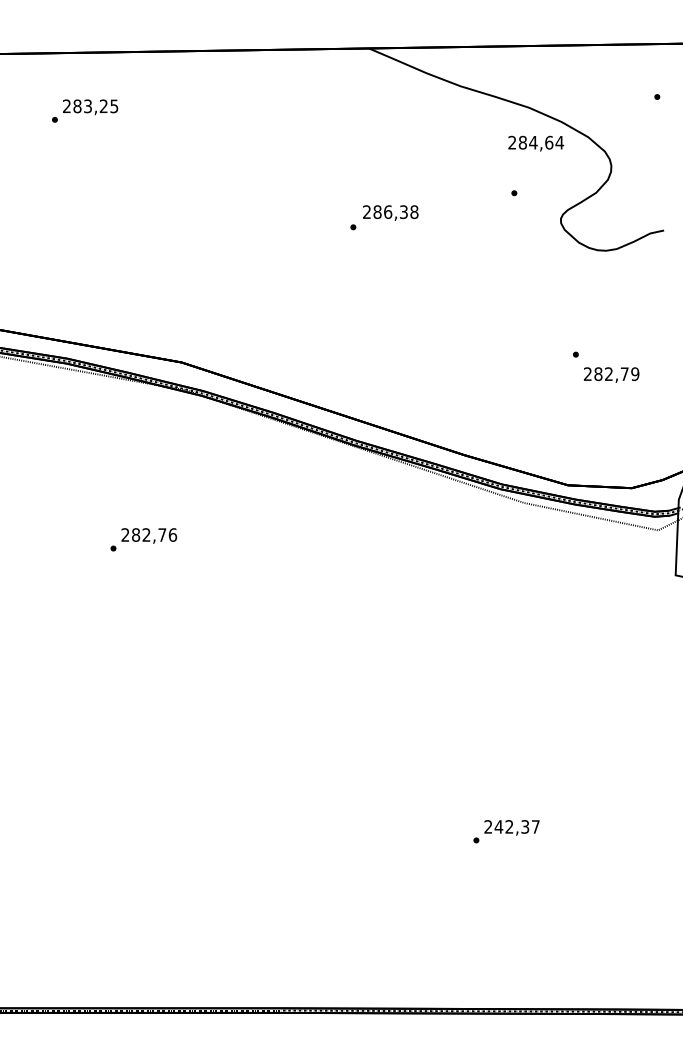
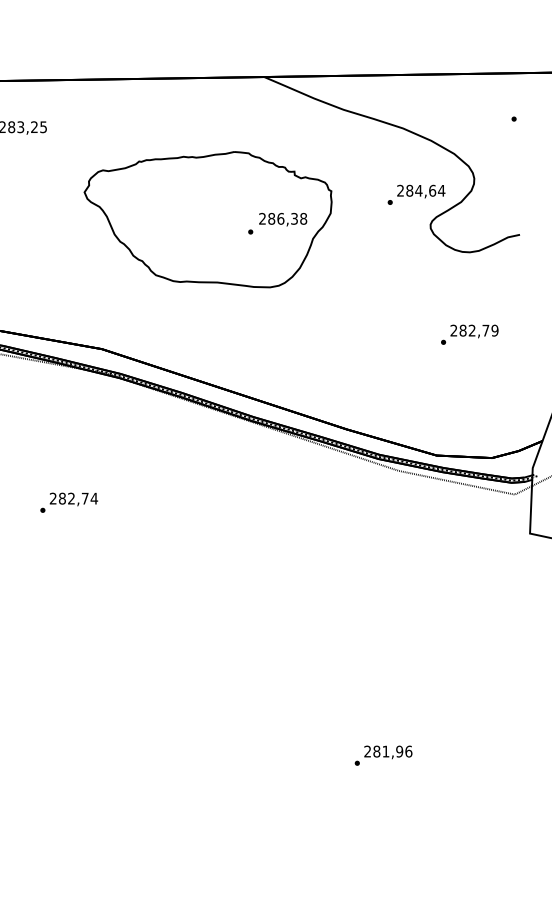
text: (536, 143) -> (421, 191), moved
part: (303, 213) -> (207, 220), added
text: (611, 374) -> (474, 330), moved
text: (172, 534) -> (94, 498), 282,76 -> 282,74
text: (516, 826) -> (392, 751), 242,37 -> 281,96

